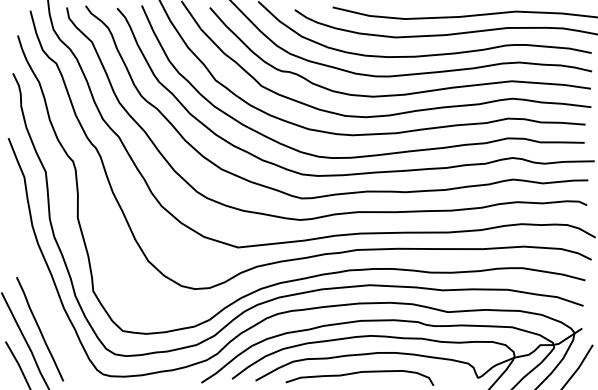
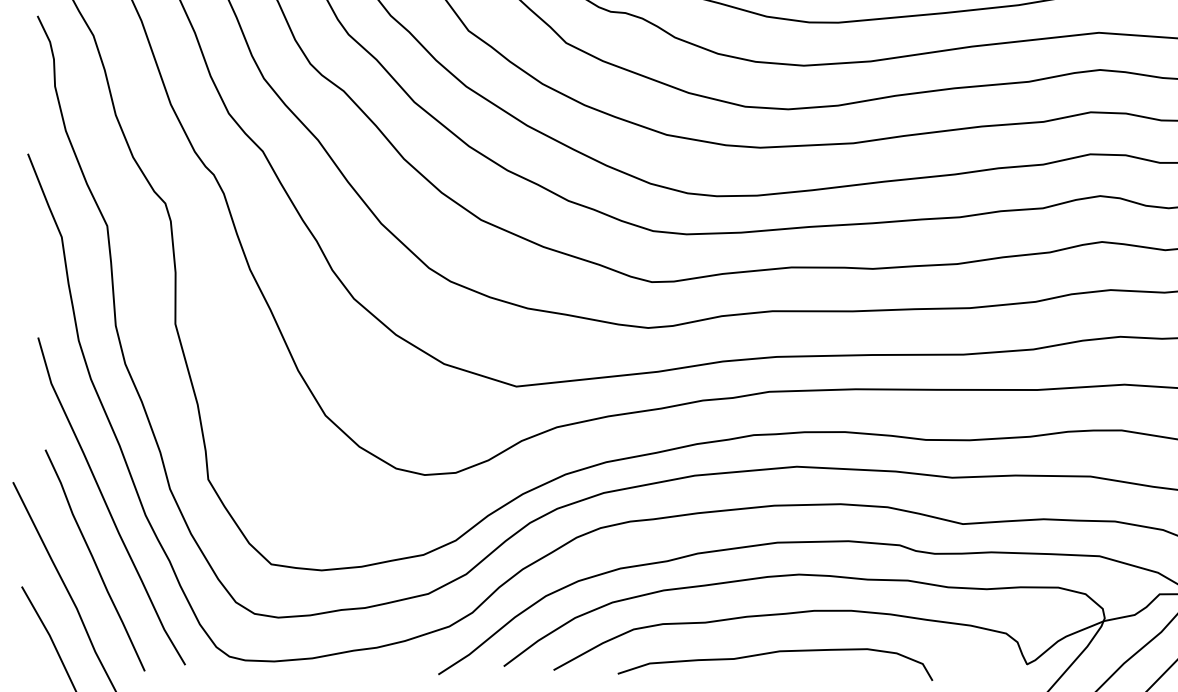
curve: (46, 302) -> (108, 503), added

